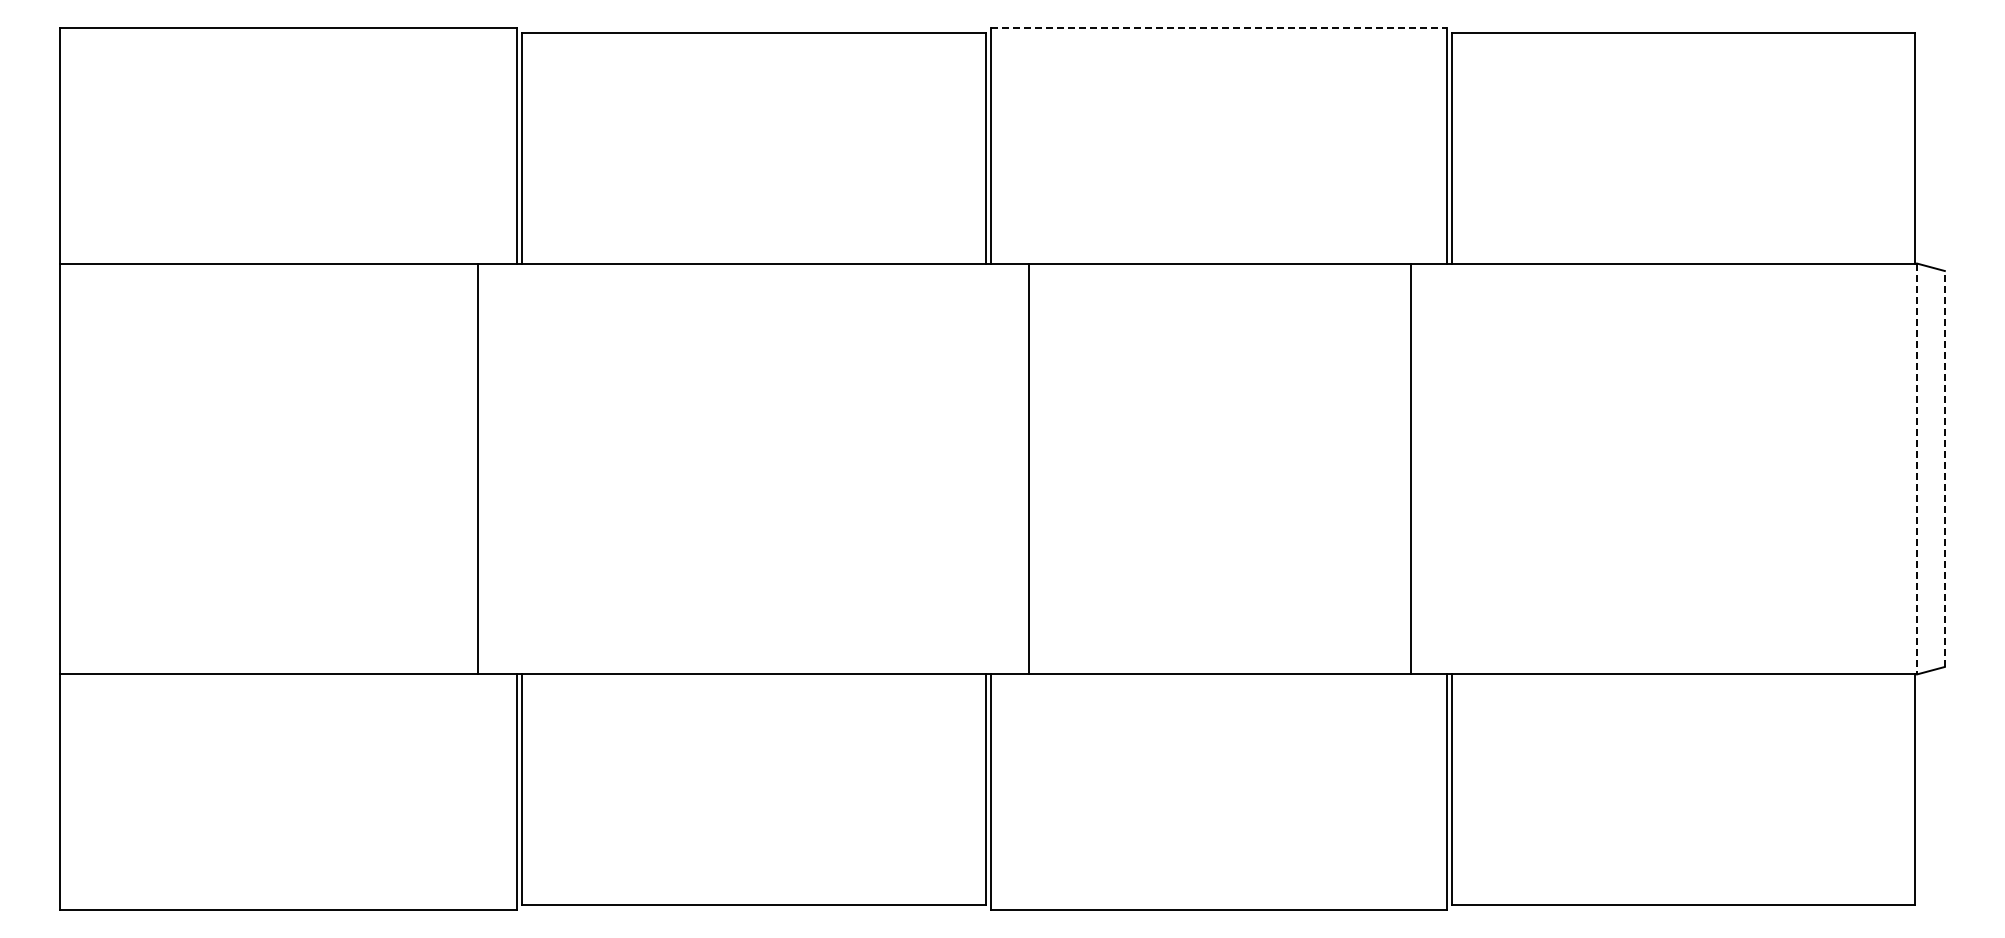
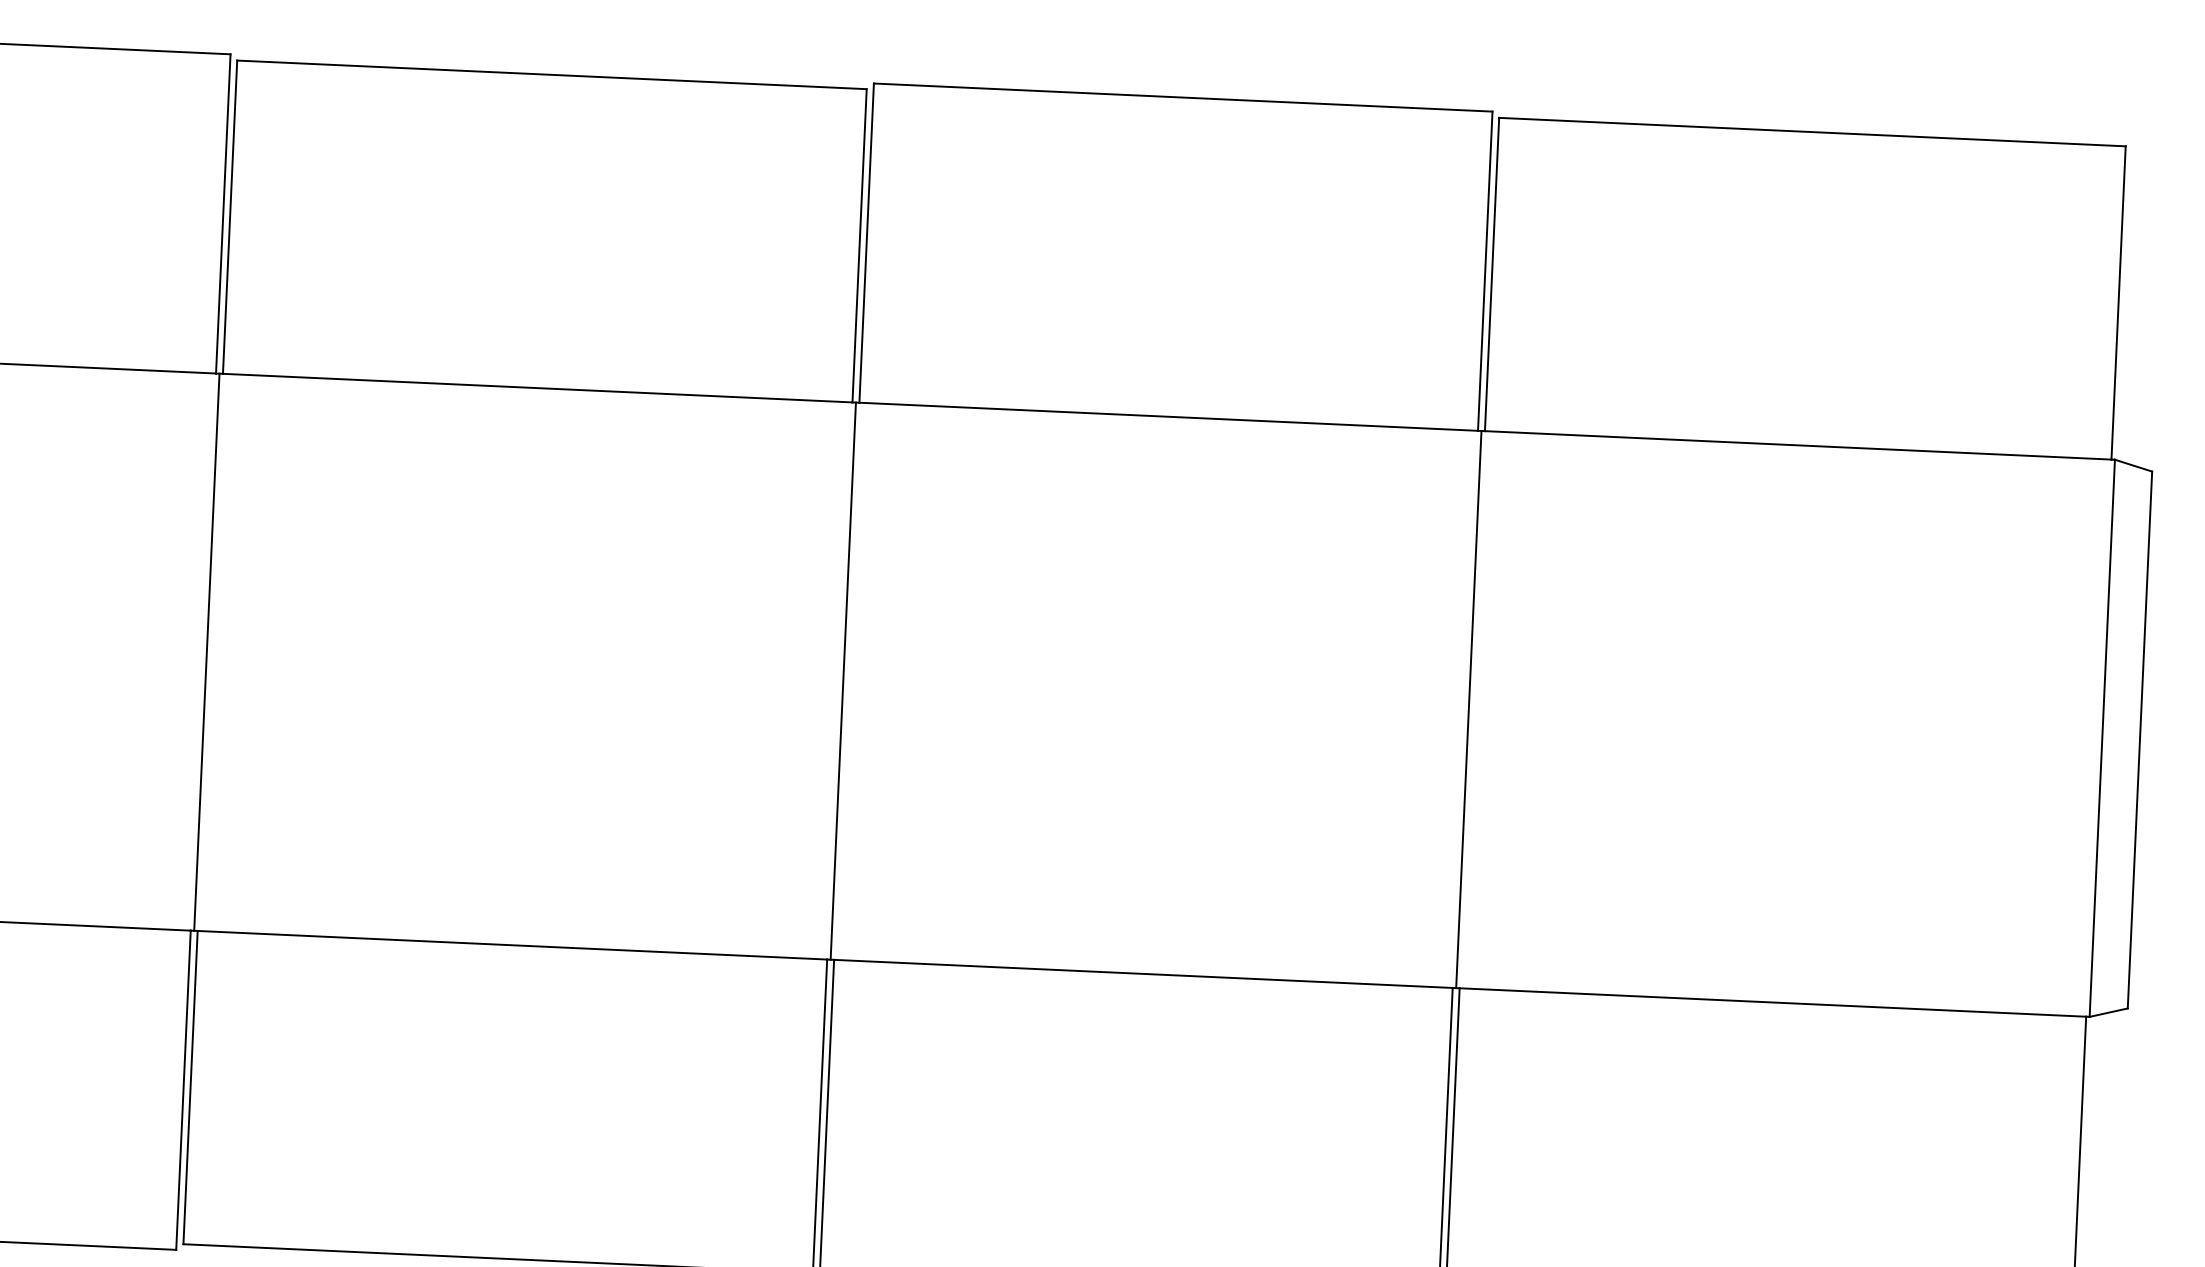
line: (1219, 28) -> (1183, 98), dashed -> solid
line: (478, 468) -> (207, 651), moved
line: (1028, 468) -> (843, 680), moved
line: (1410, 468) -> (1468, 708), moved
line: (1944, 468) -> (2139, 739), dashed -> solid
line: (1917, 469) -> (2102, 739), dashed -> solid

